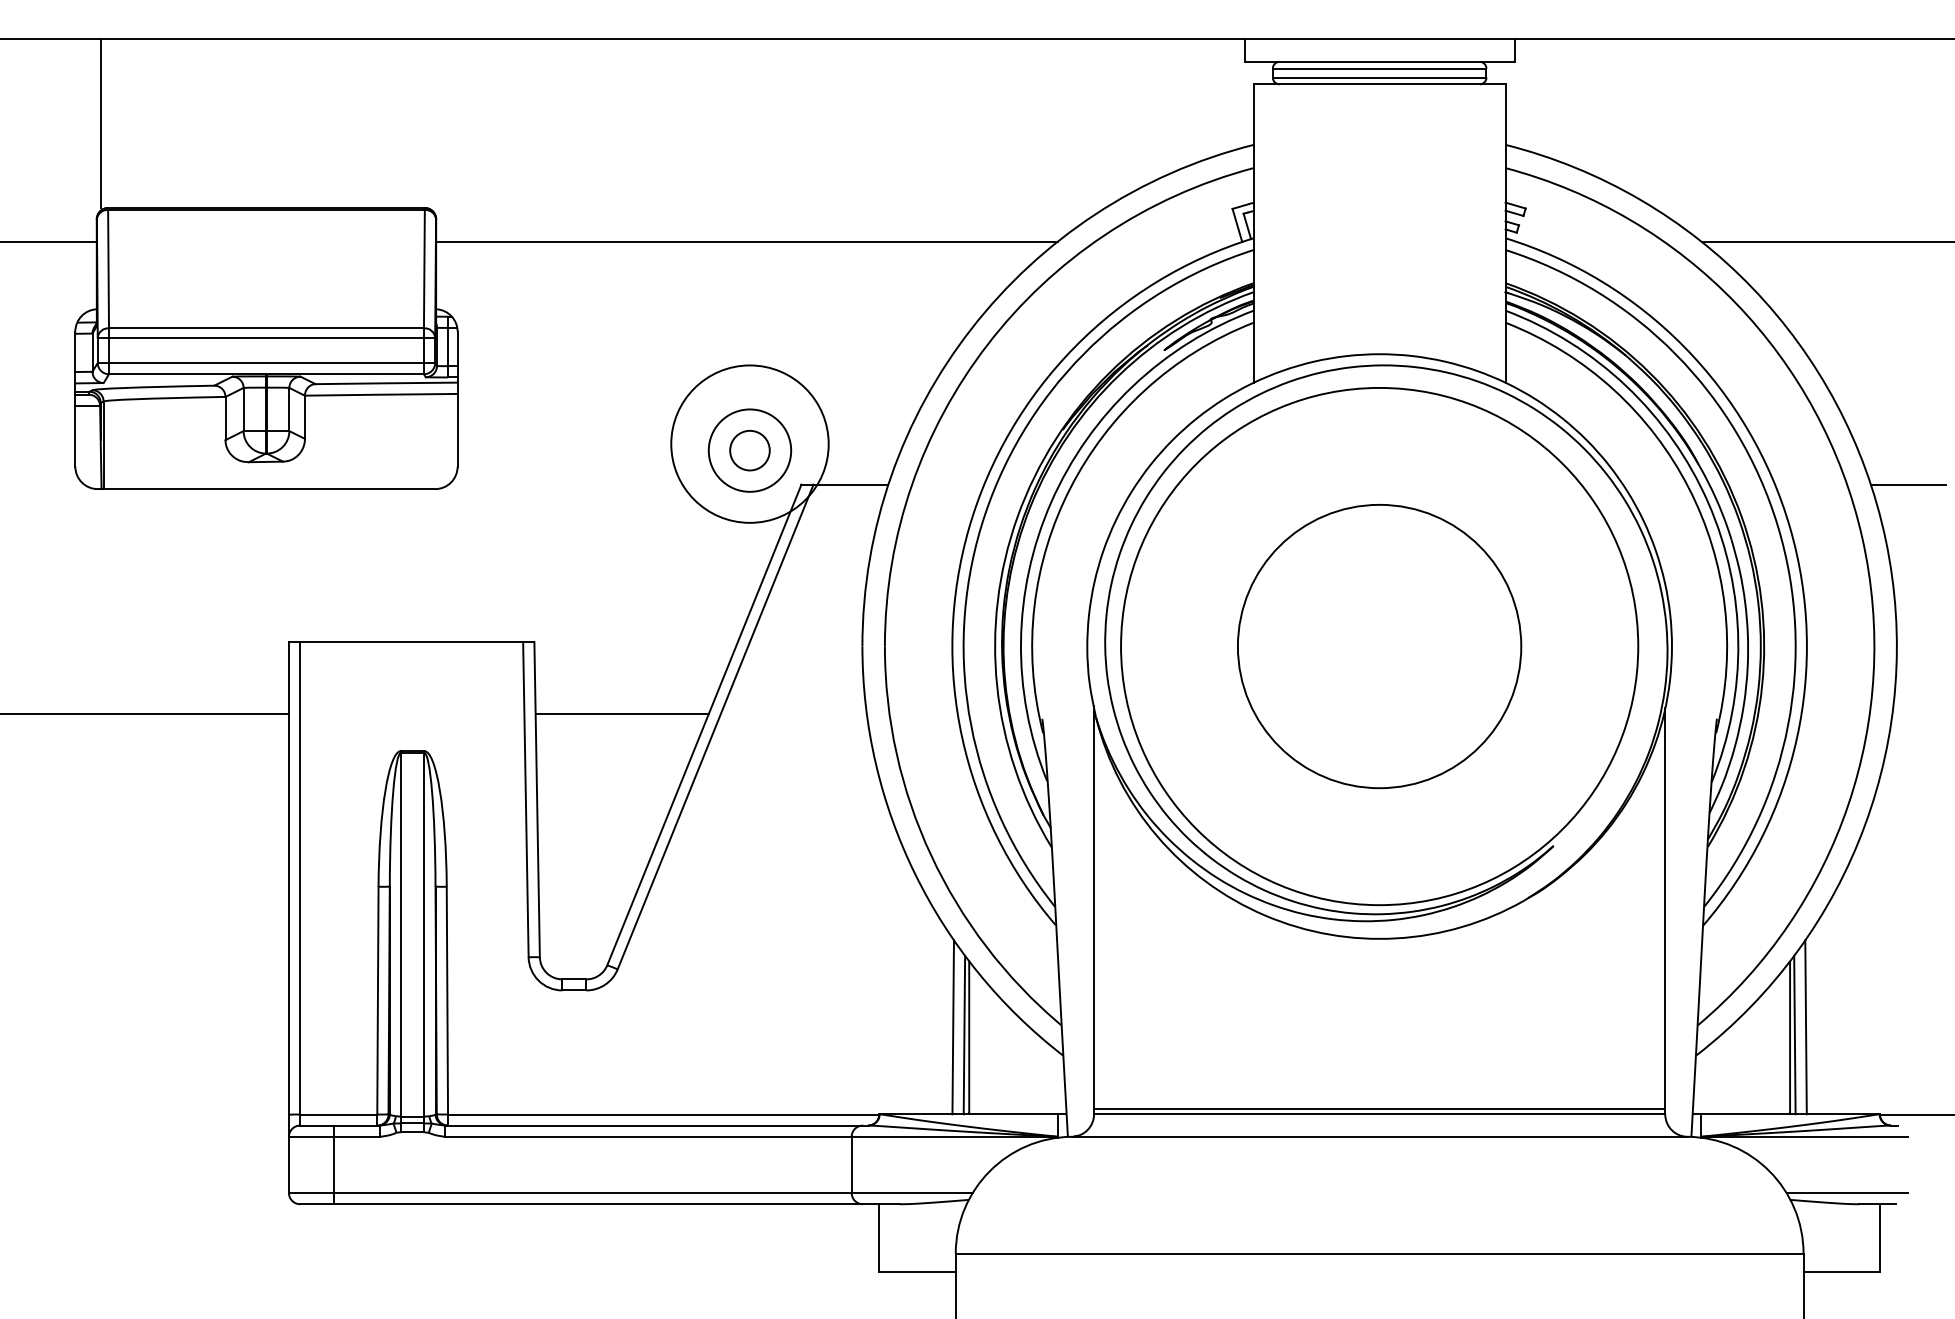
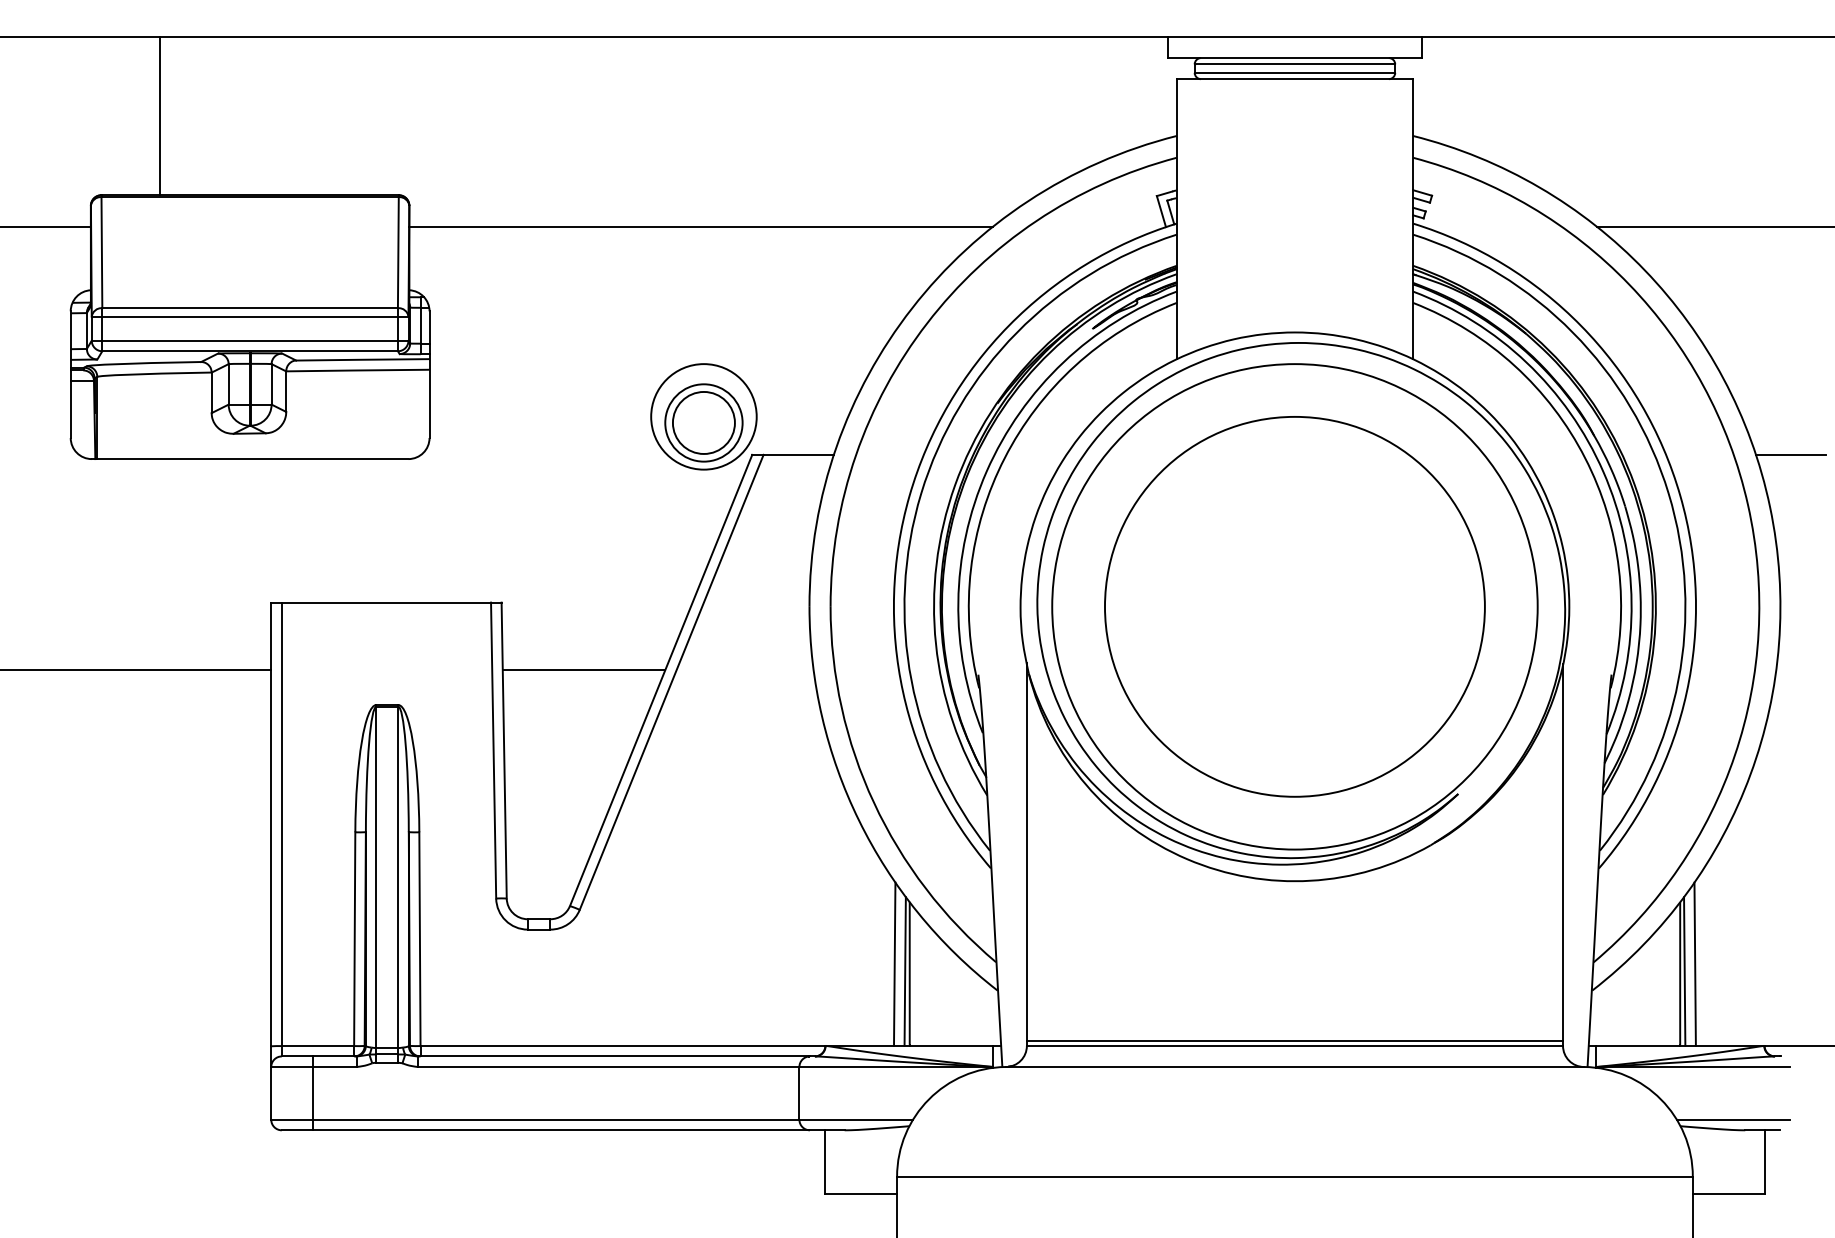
line: (100, 123) -> (160, 115), moved
circle: (749, 443) -> (703, 416), size x0.71
circle: (749, 450) -> (703, 422), size x1.67
circle: (1379, 646) -> (1294, 606), size x1.43

